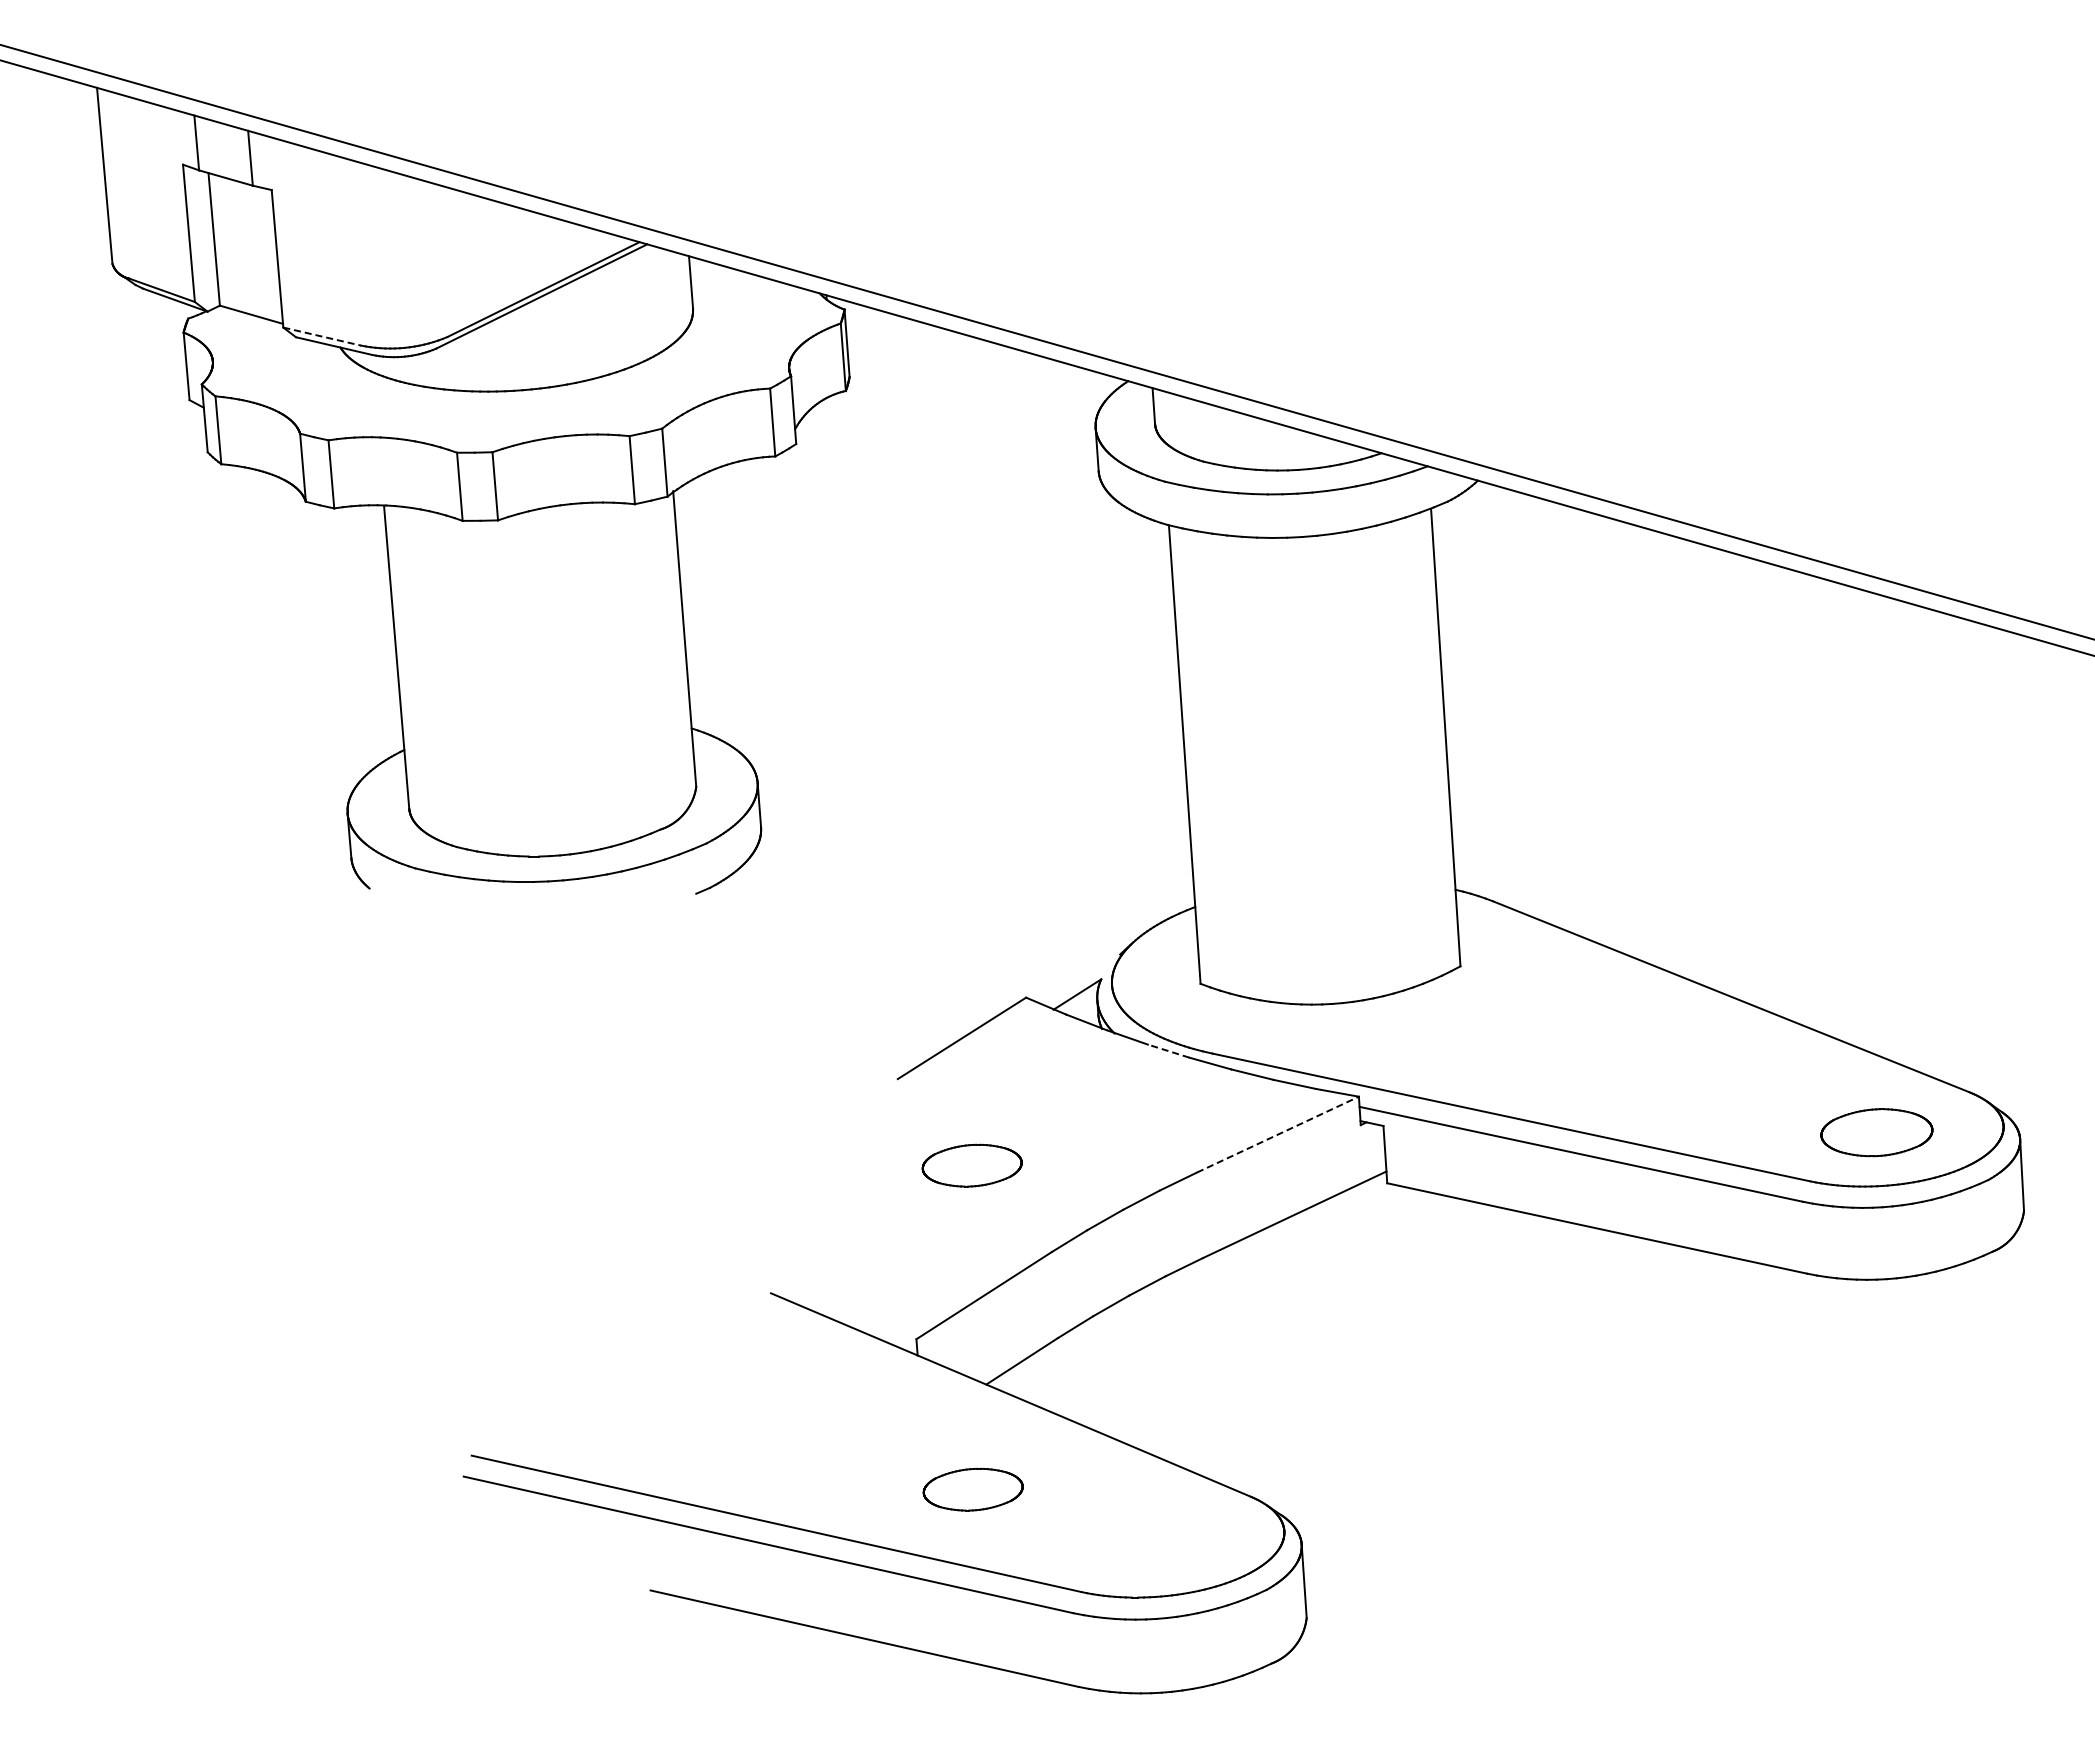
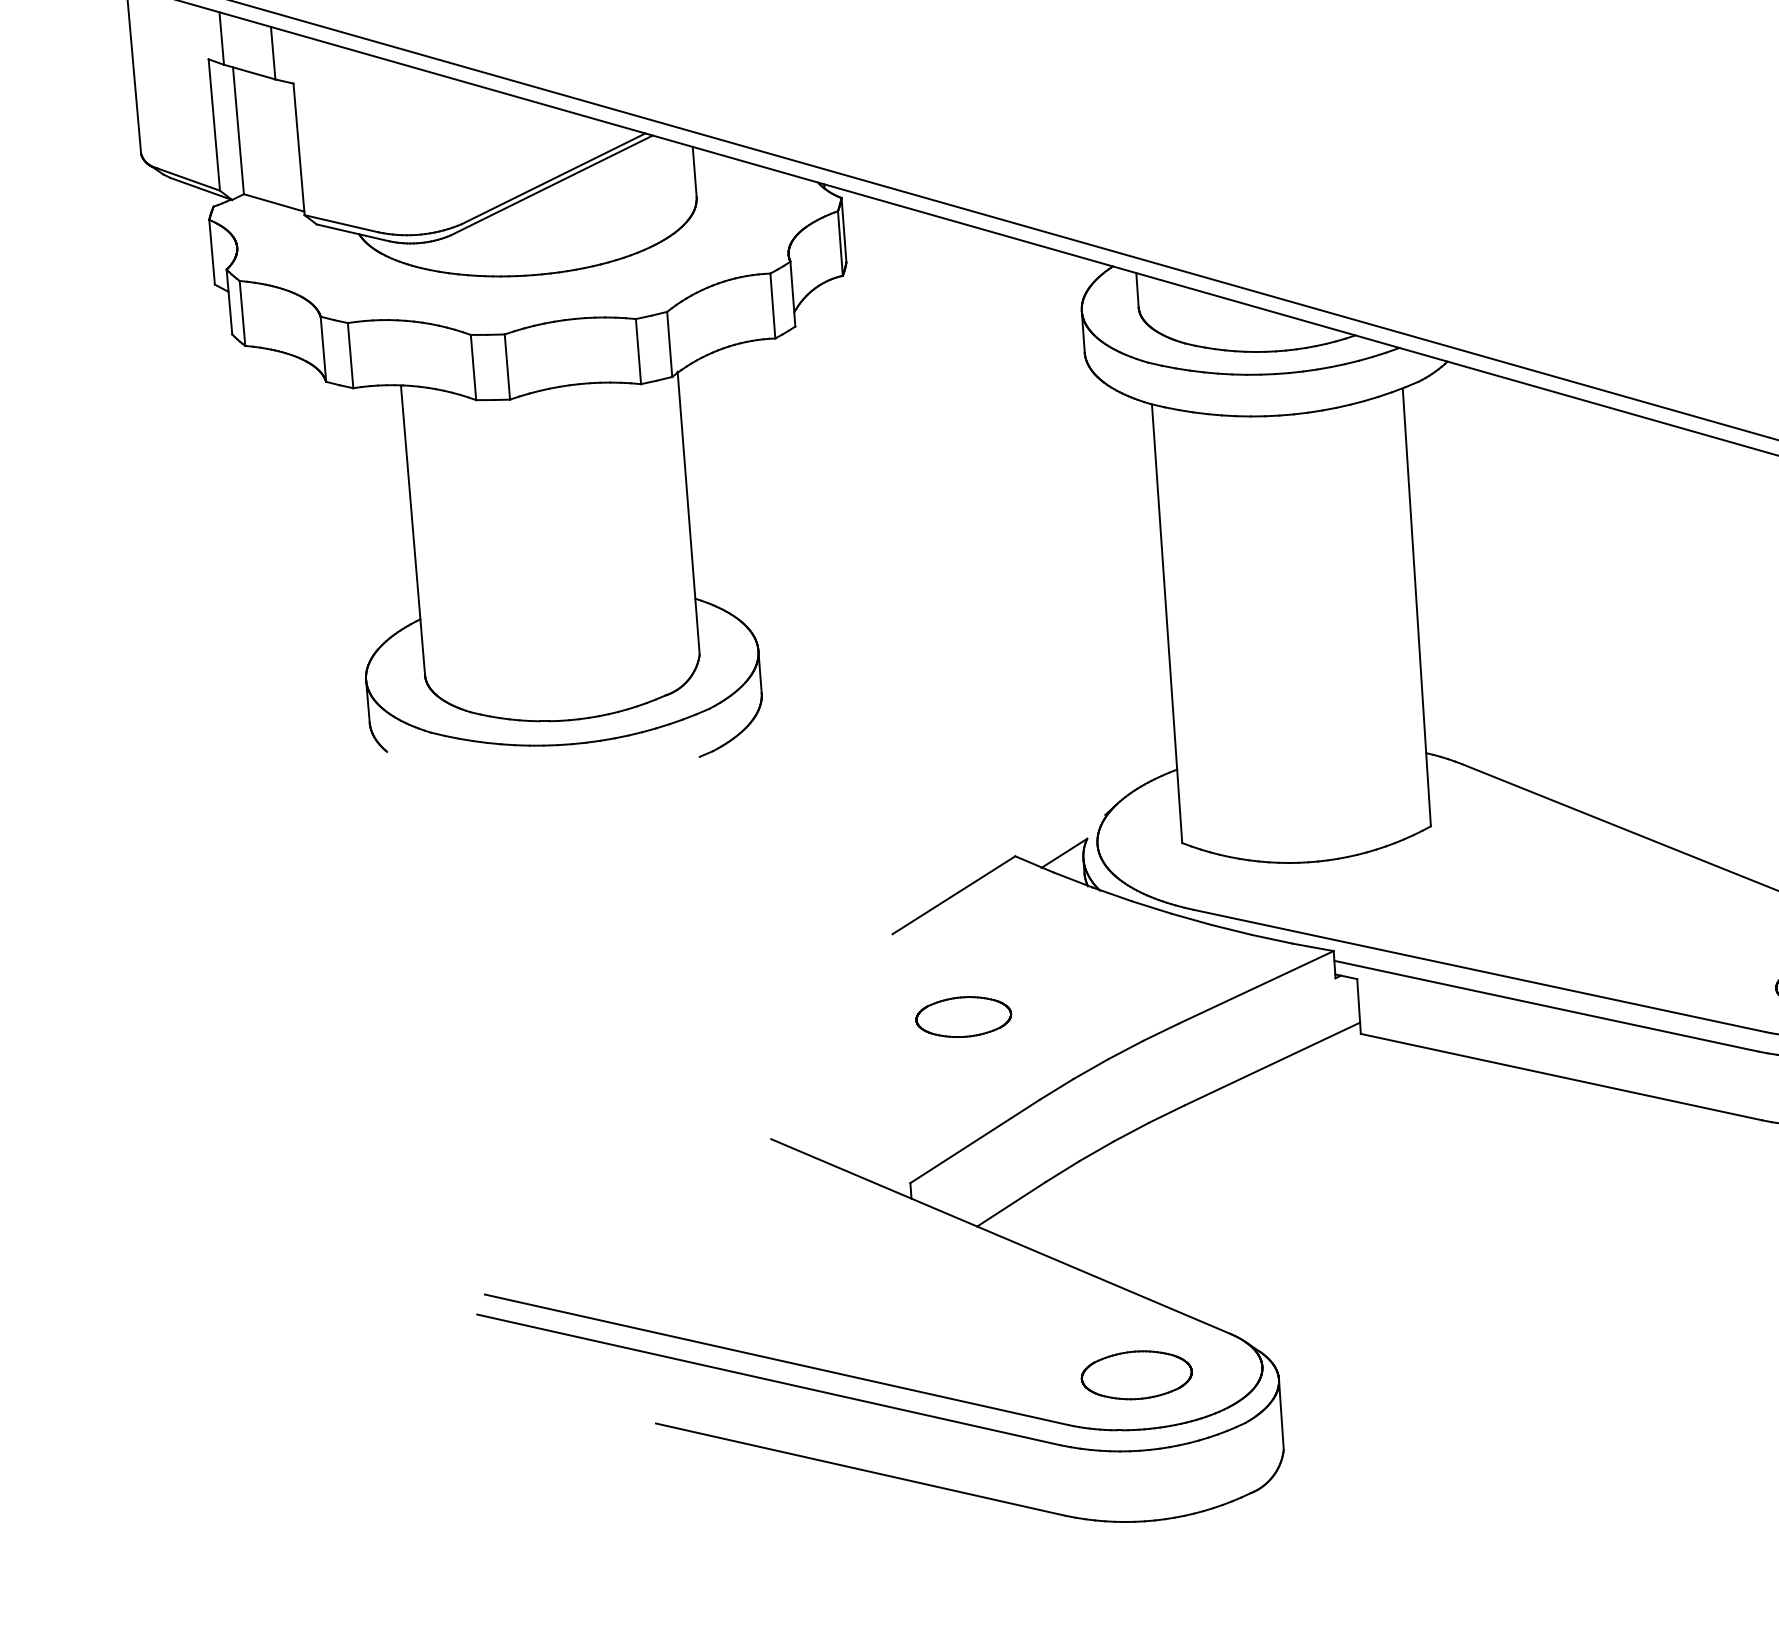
line: (322, 336) -> (342, 223), dashed -> solid
line: (1168, 1051) -> (1151, 907), dashed -> solid
line: (1278, 1134) -> (1256, 987), dashed -> solid
part: (972, 1489) -> (964, 1326), removed
part: (1152, 1540) -> (1136, 1375), added

